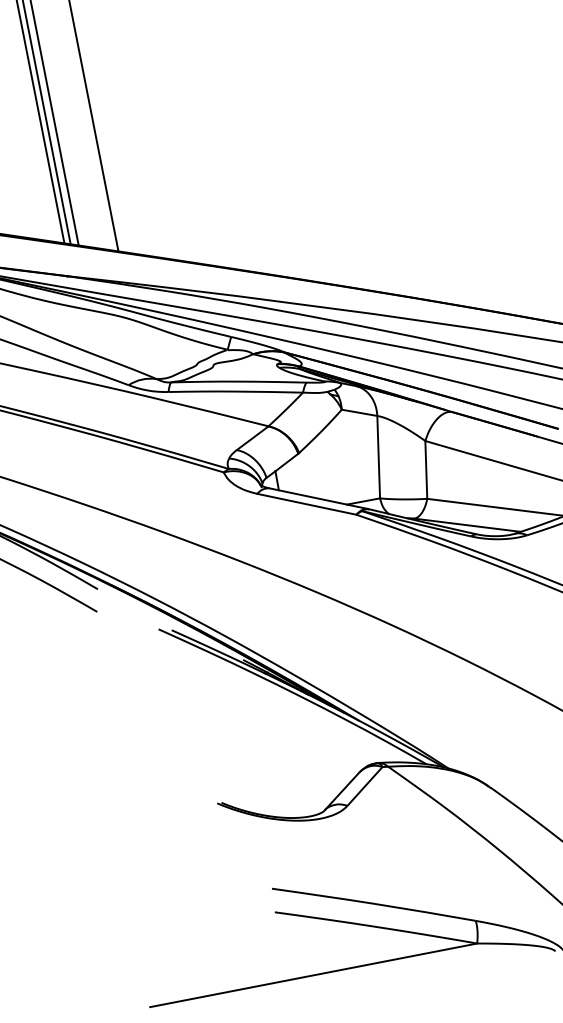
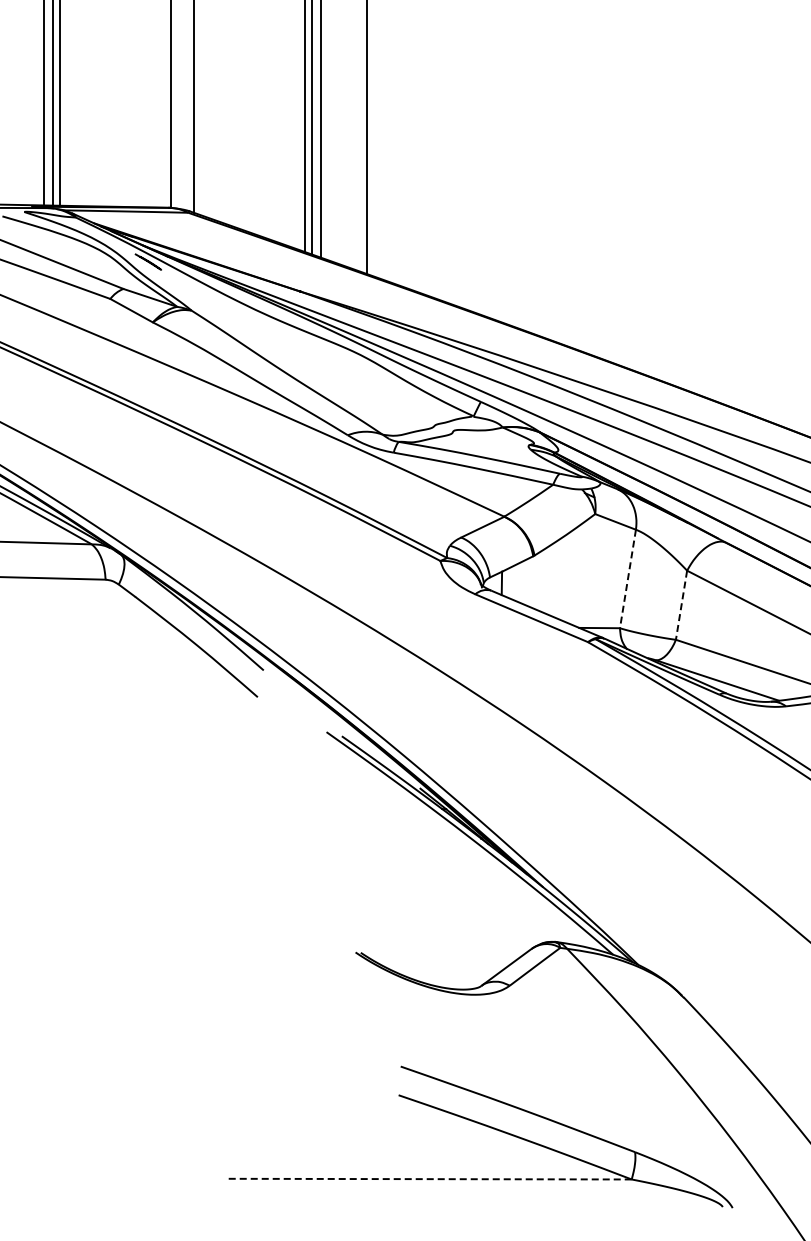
line: (378, 456) -> (627, 578), solid -> dashed
line: (426, 470) -> (681, 605), solid -> dashed
line: (314, 975) -> (430, 1179), solid -> dashed

